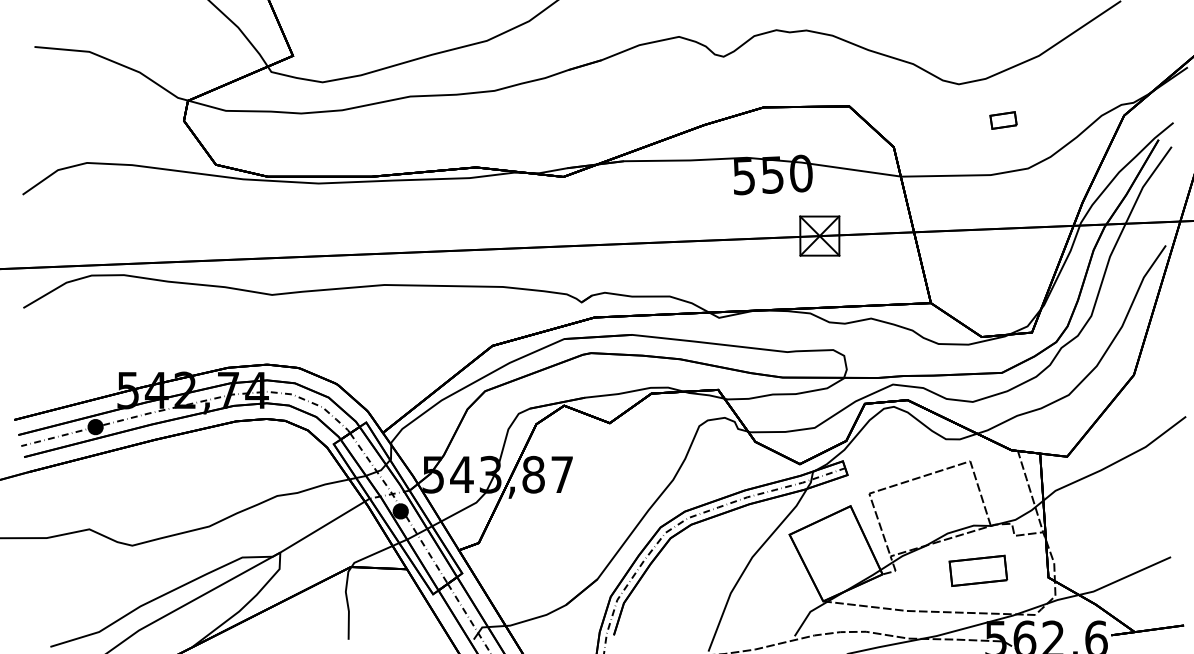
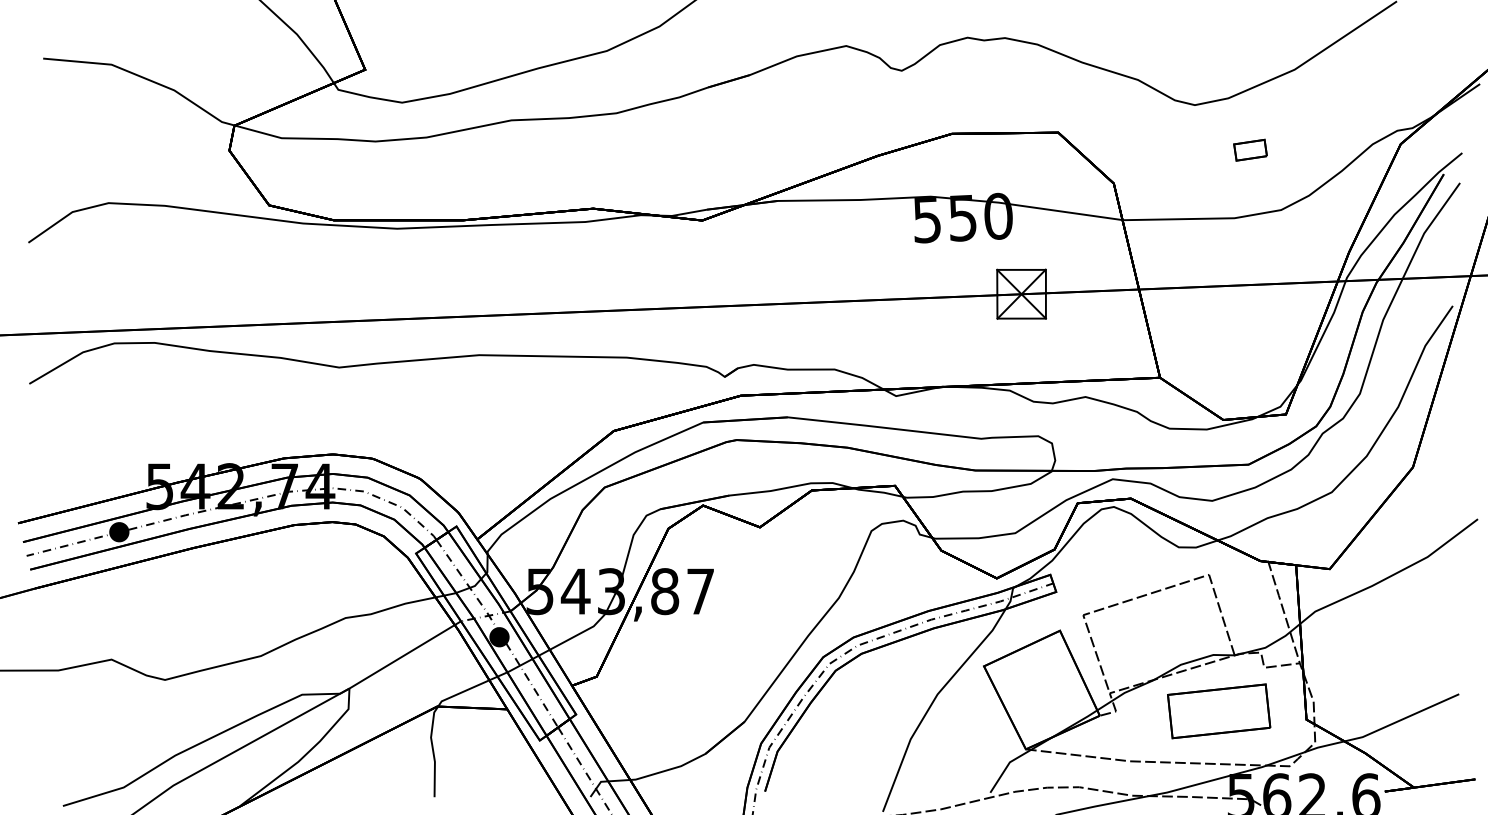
part: (978, 570) -> (1219, 710), size x1.43

